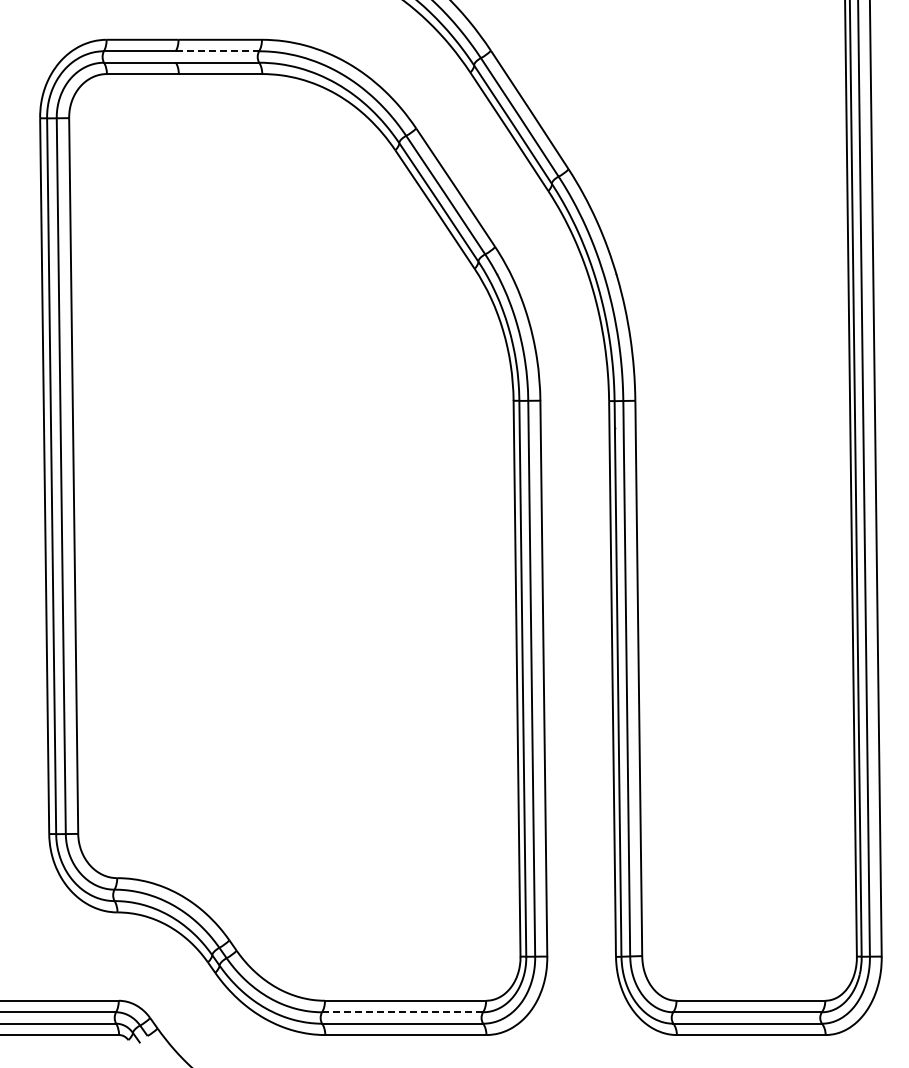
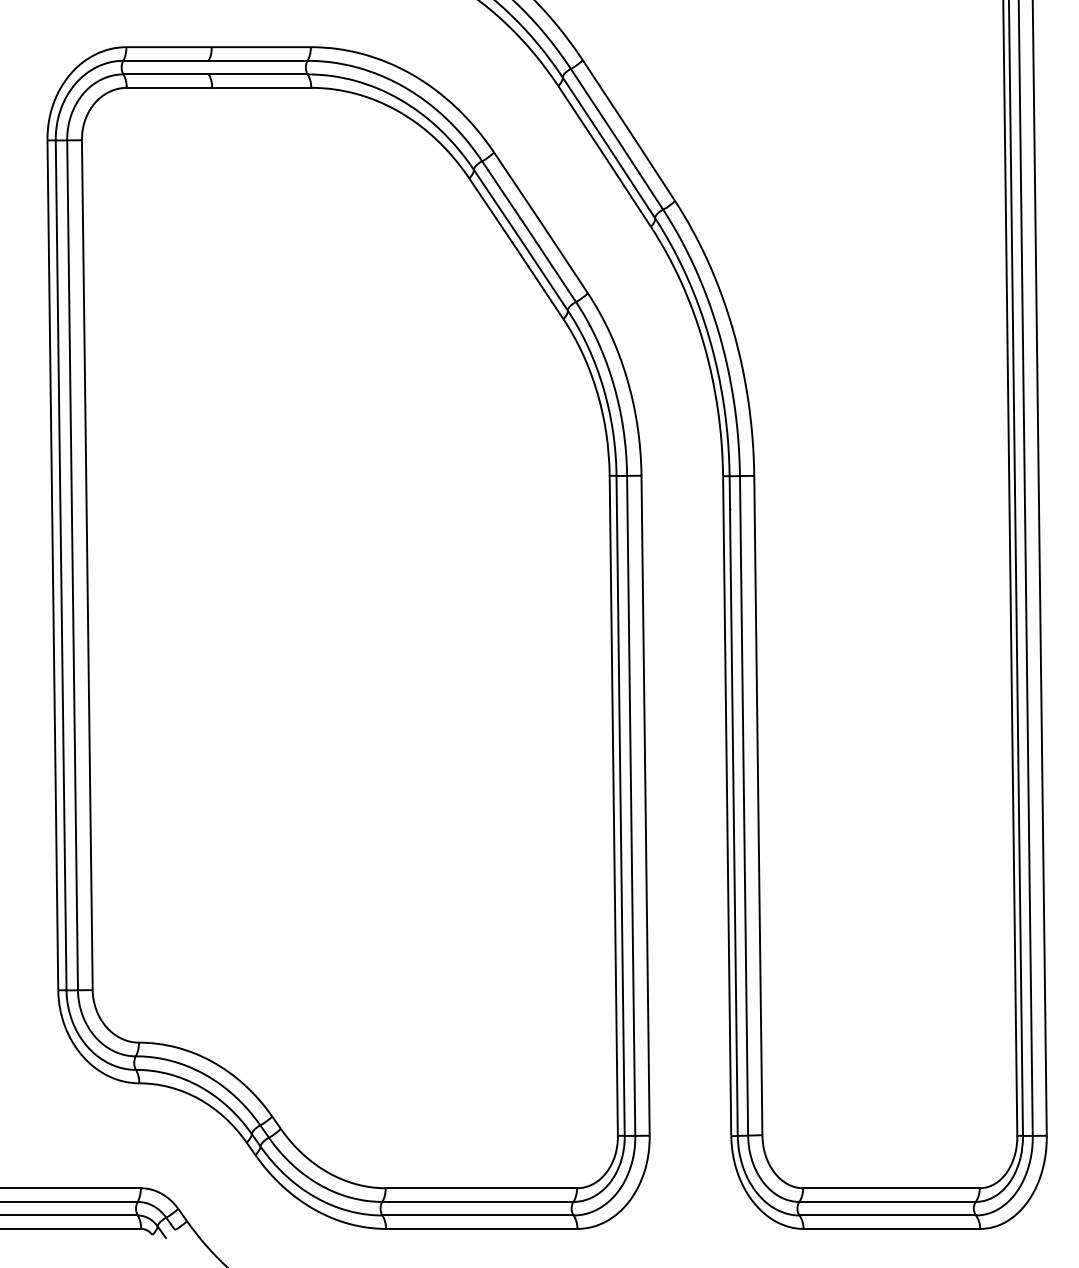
line: (217, 51) -> (258, 61), dashed -> solid
line: (403, 1012) -> (478, 1202), dashed -> solid

